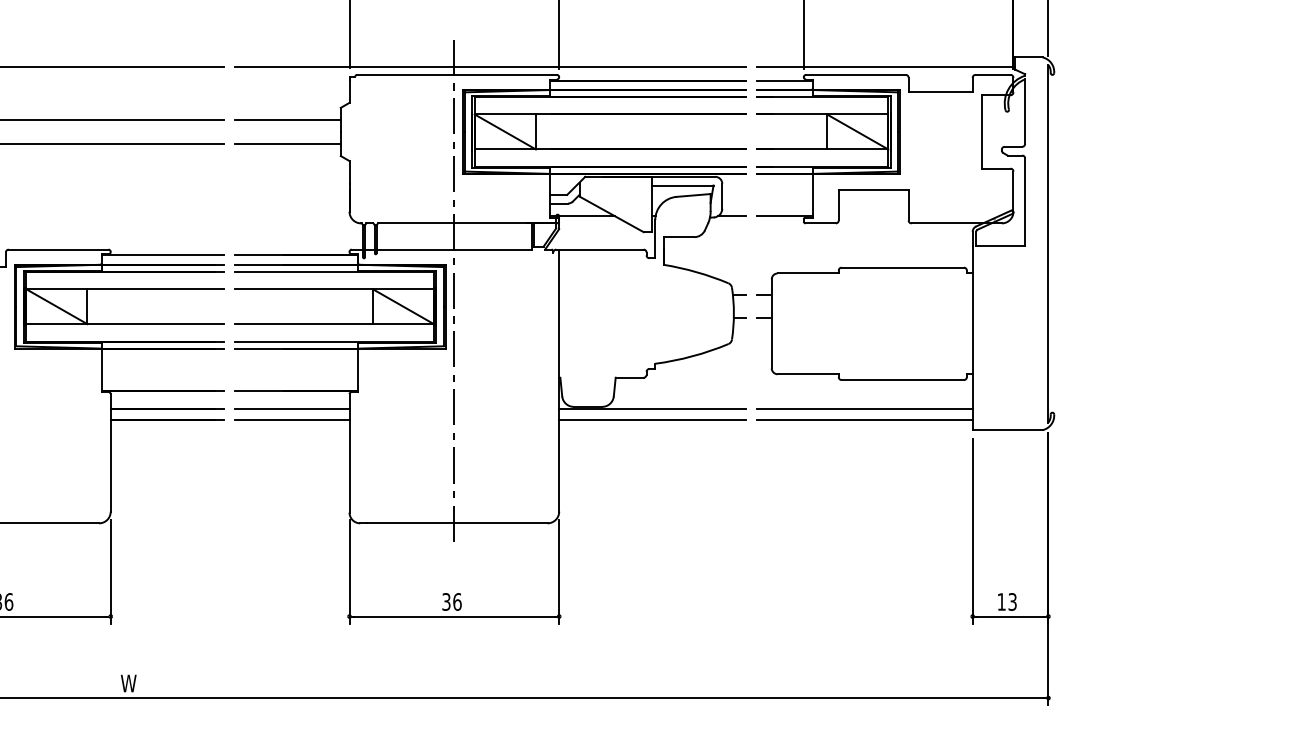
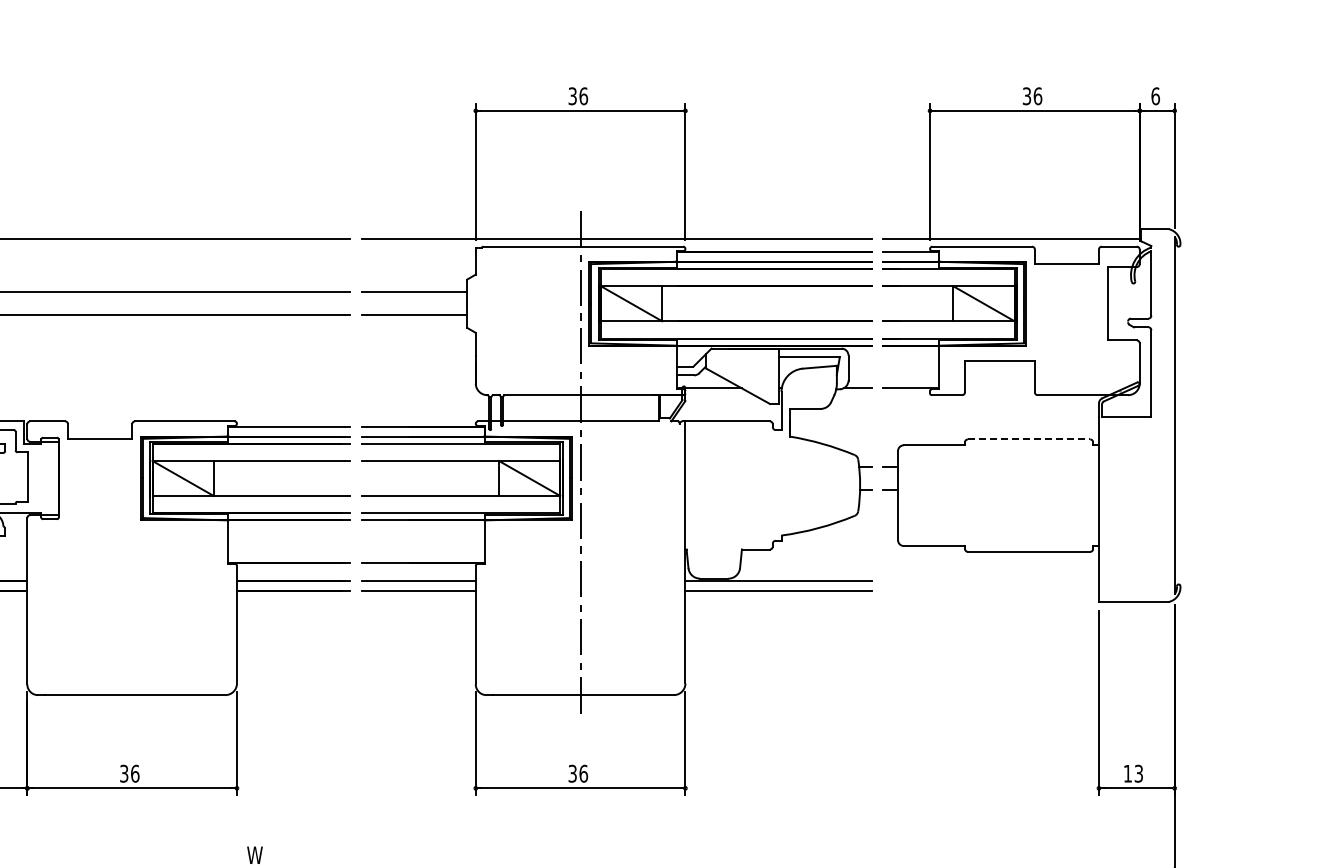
line: (903, 267) -> (1029, 439), solid -> dashed
line: (864, 408) -> (990, 580), removed
line: (864, 419) -> (990, 591), removed

